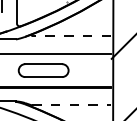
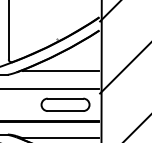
line: (71, 35) -> (61, 71), dashed -> solid
part: (43, 70) -> (65, 104), moved
line: (71, 105) -> (61, 138), dashed -> solid

